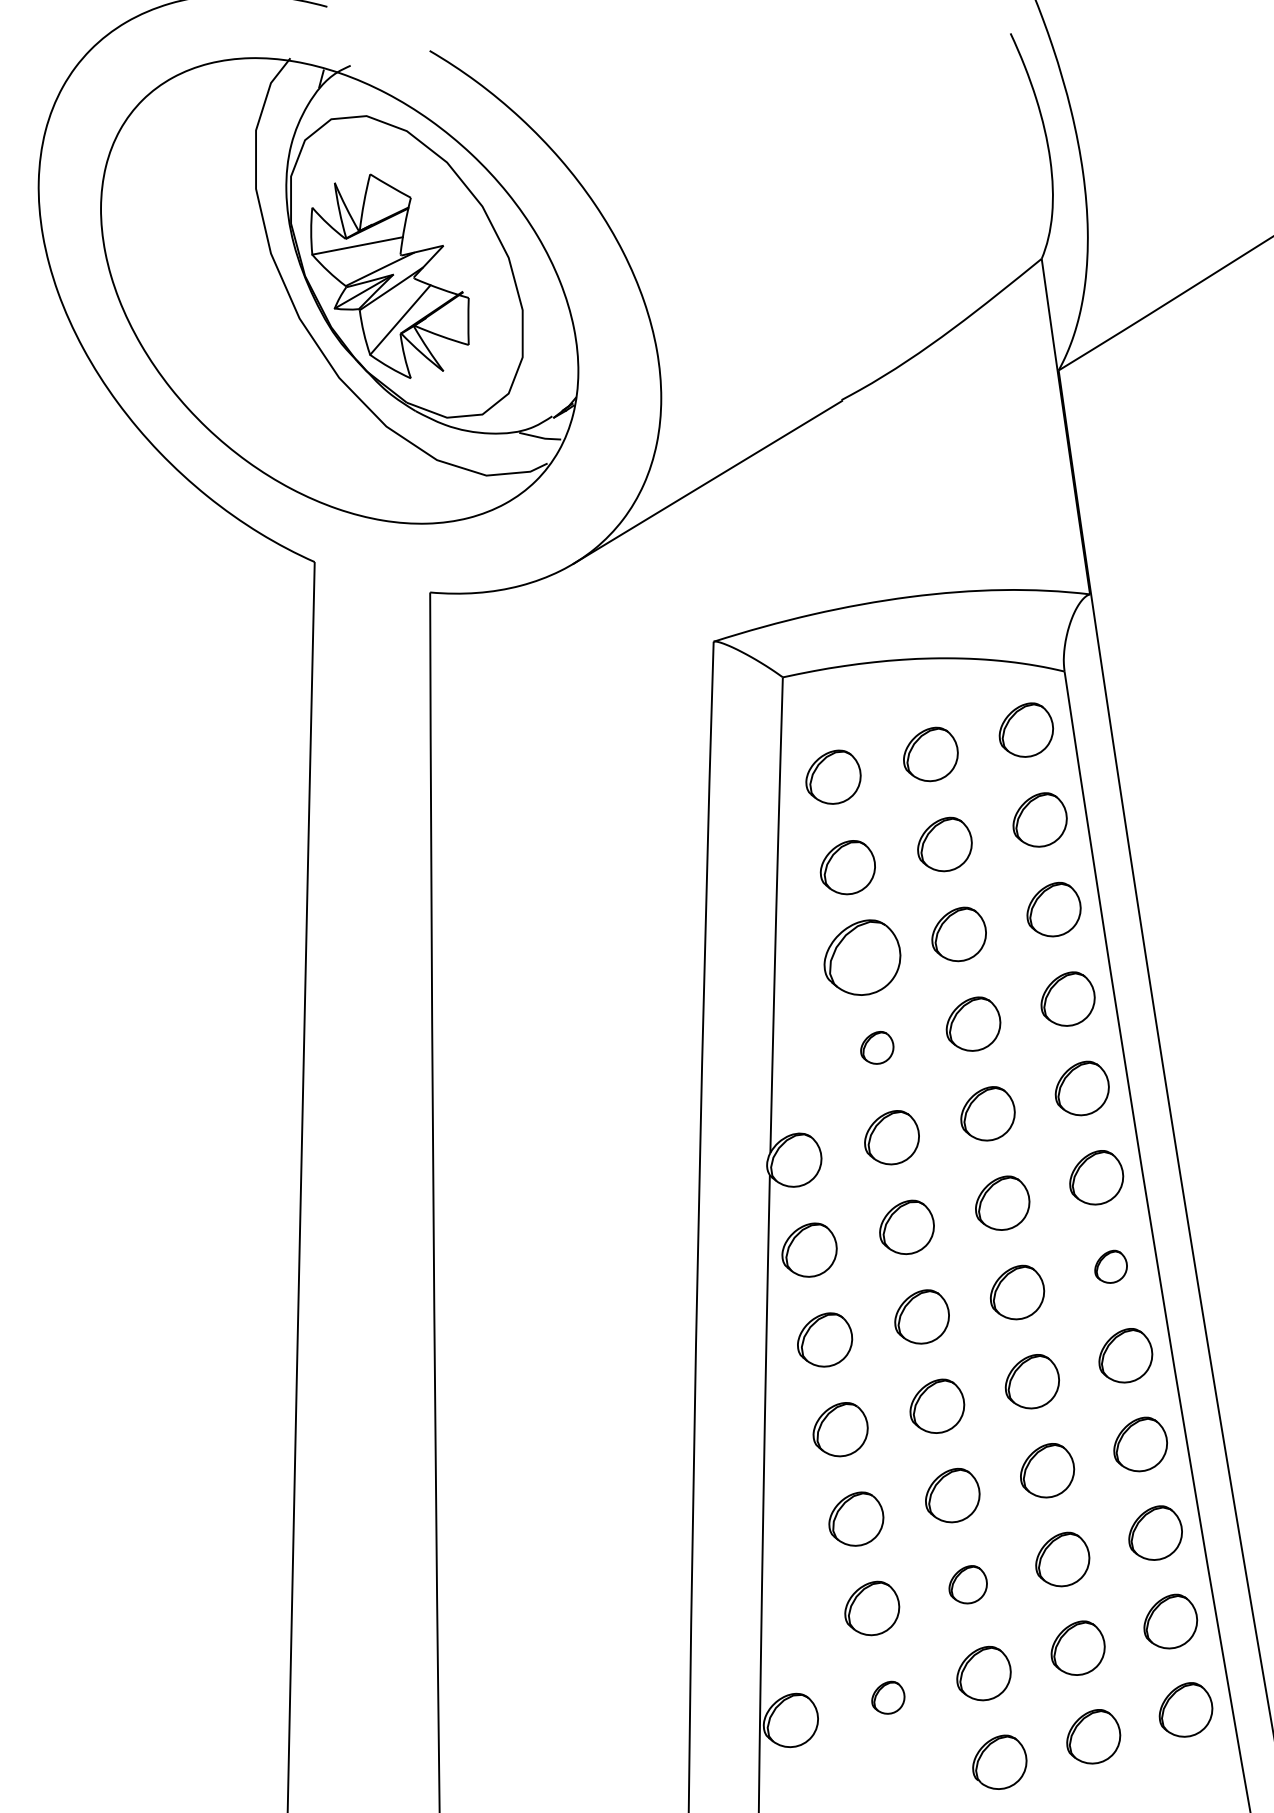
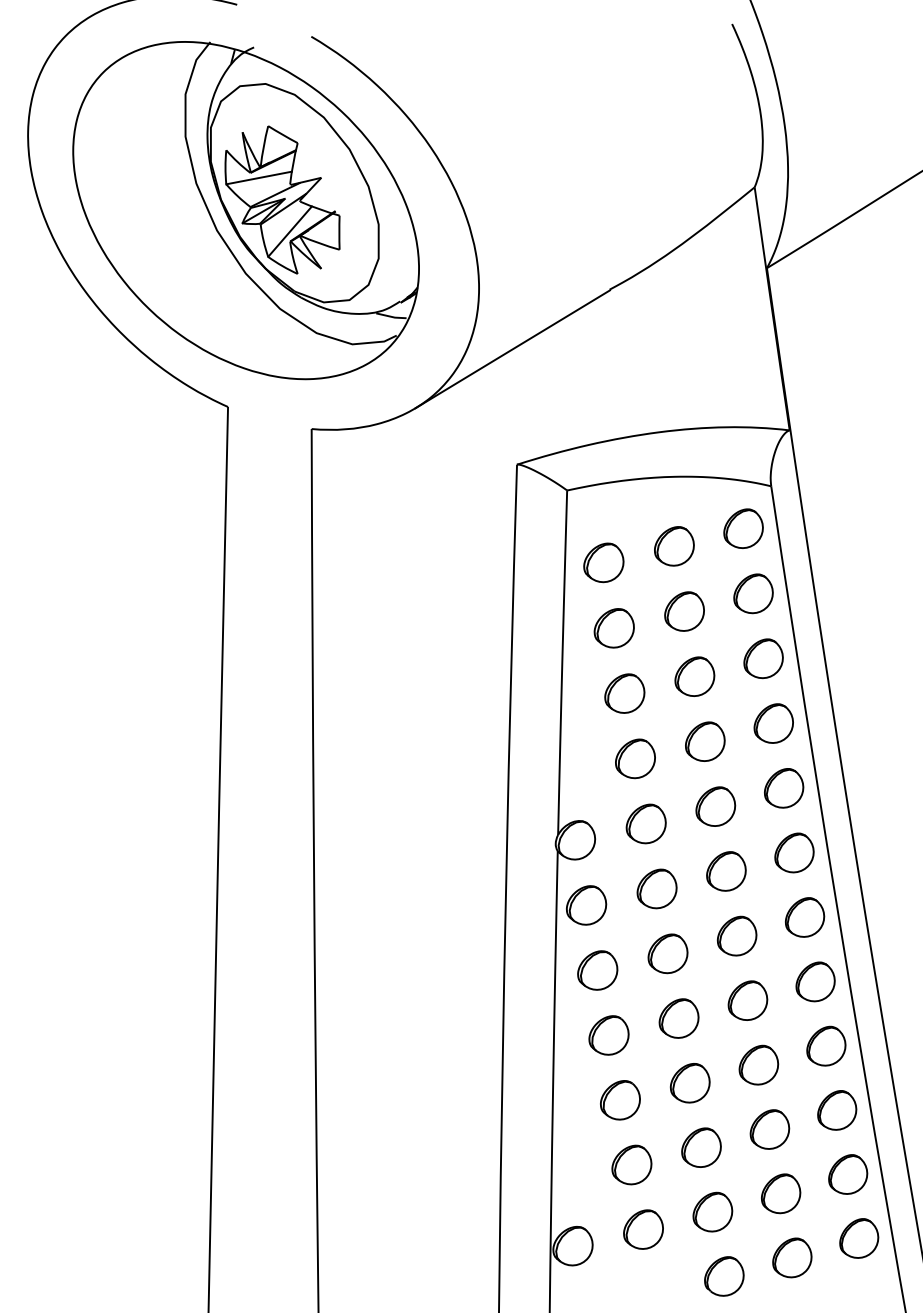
part: (862, 957) -> (624, 693), size x0.71
part: (877, 1047) -> (635, 758), size x1.67
part: (1110, 1266) -> (804, 917), size x1.67
part: (967, 1584) -> (700, 1147), size x1.43
part: (888, 1697) -> (643, 1229), size x1.67

